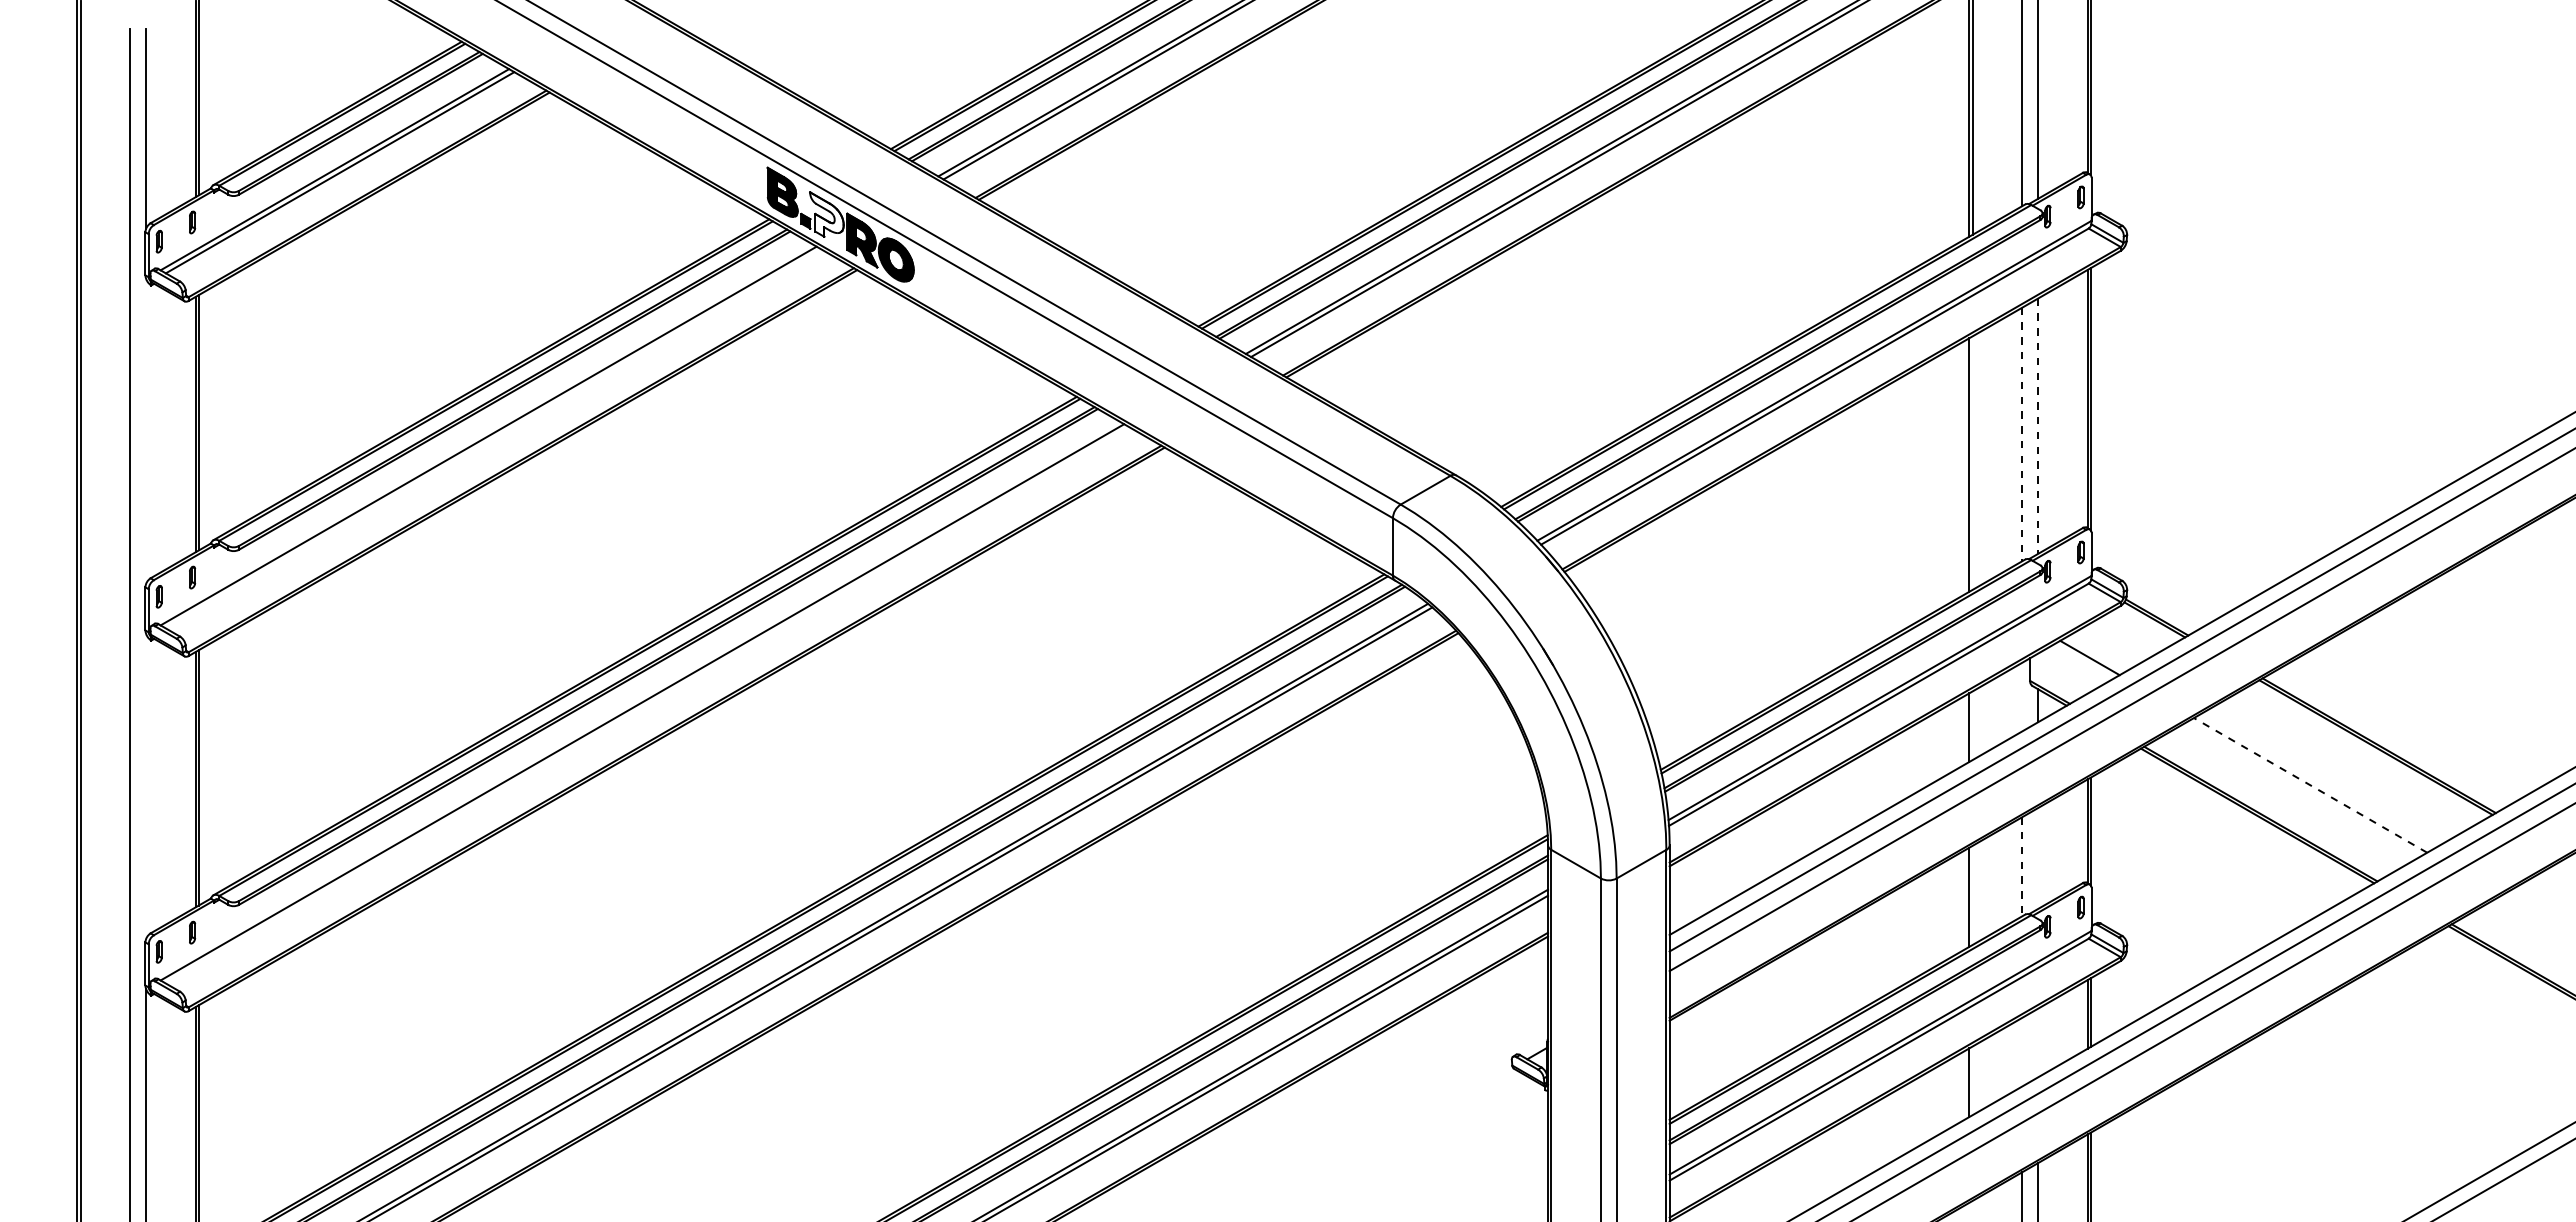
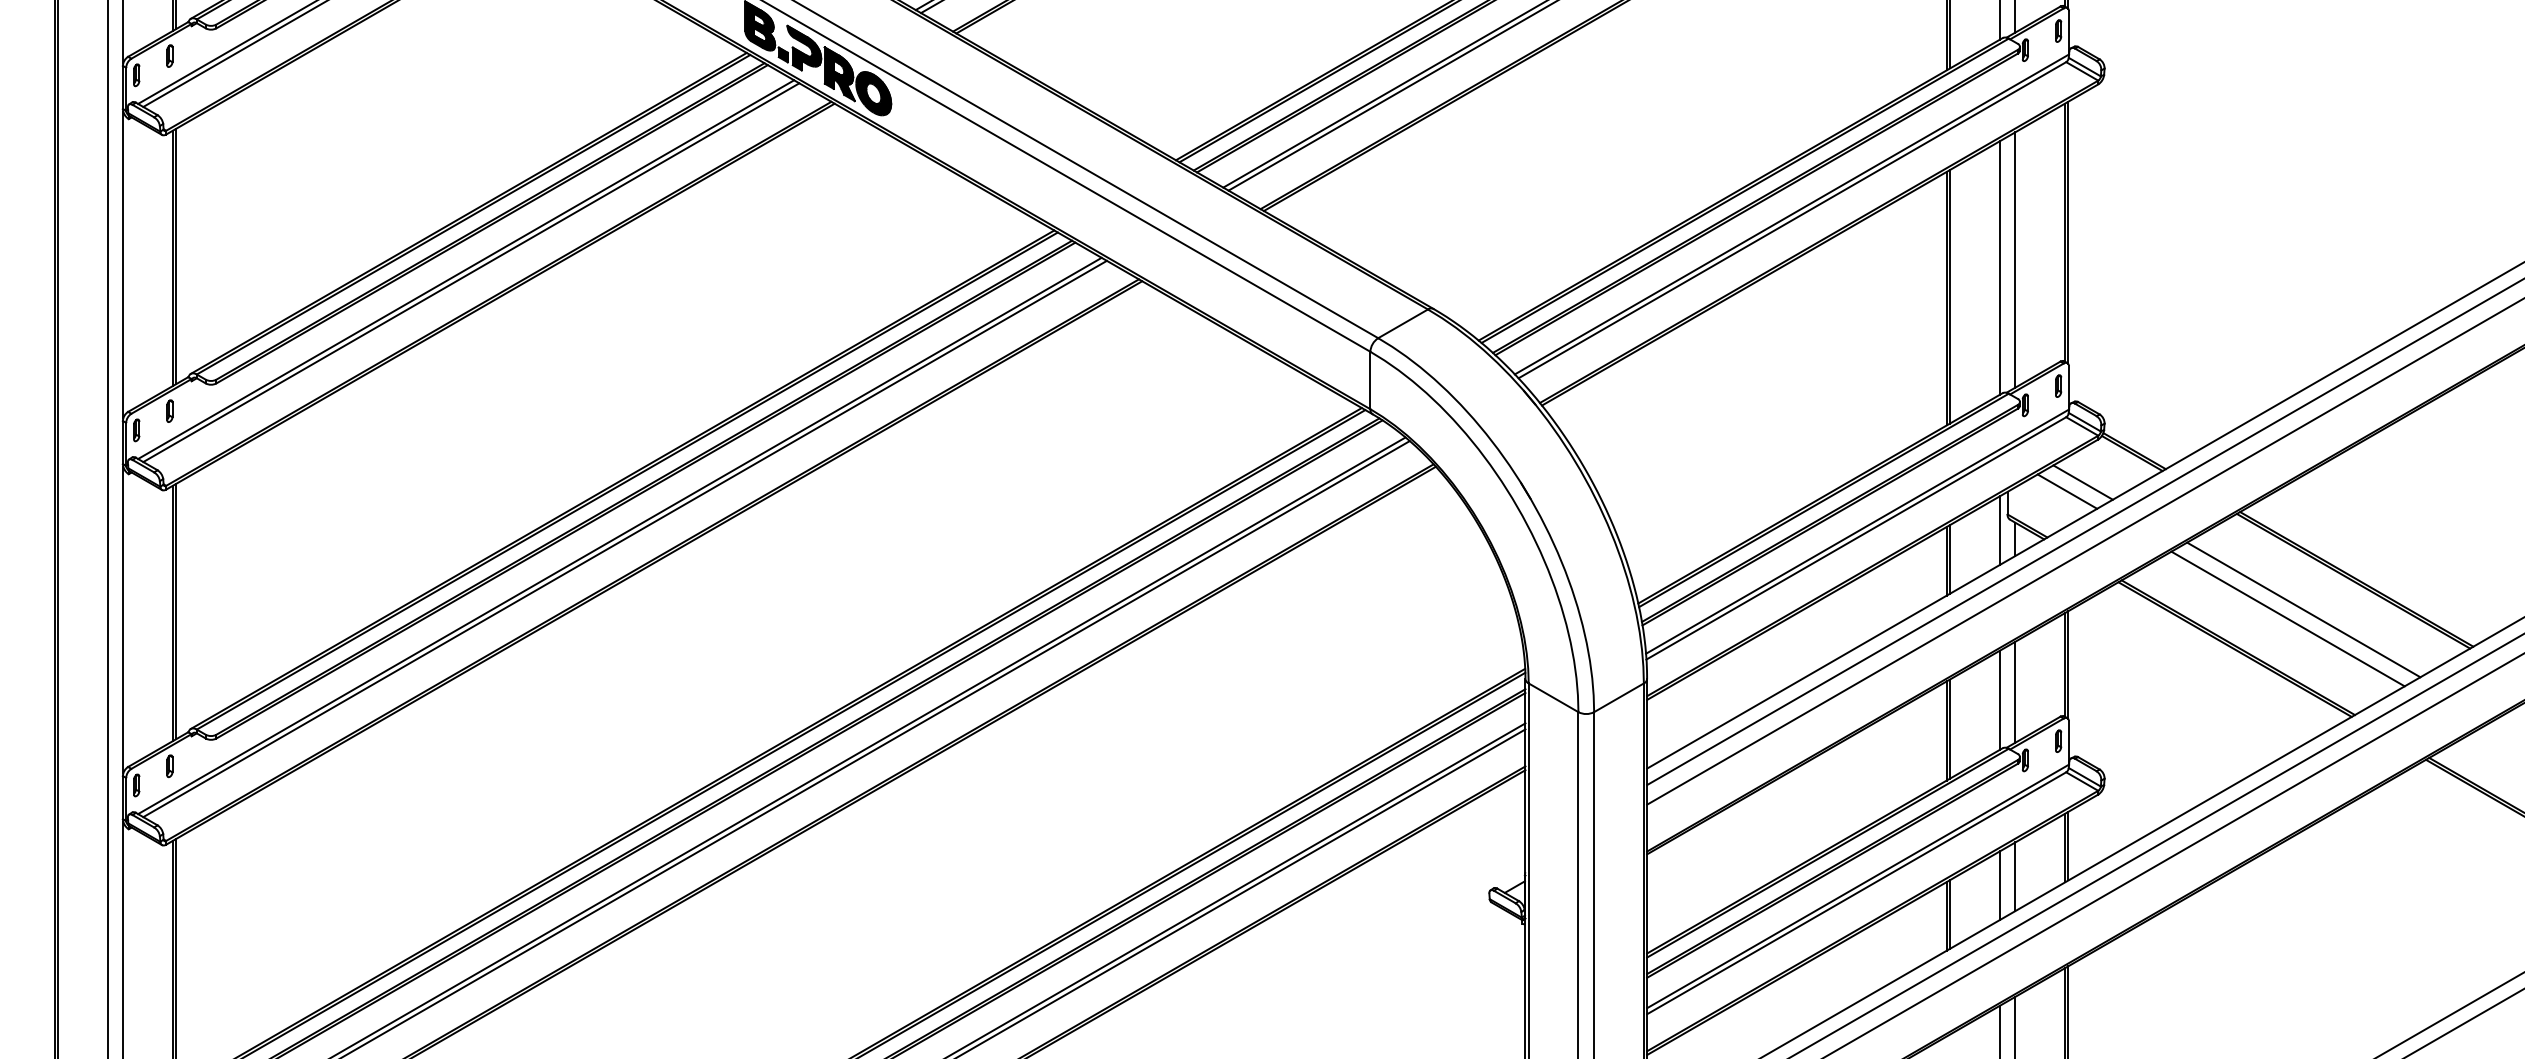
fill: (826, 214) -> (803, 48), added
line: (2038, 426) -> (2015, 260), dashed -> solid
line: (145, 431) -> (122, 265), added
line: (2022, 434) -> (1999, 268), dashed -> solid
line: (493, 438) -> (470, 272), added
line: (1972, 462) -> (1949, 296), added
line: (2105, 648) -> (2082, 482), added
line: (2022, 696) -> (1999, 530), added
line: (647, 705) -> (624, 539), added
line: (1972, 725) -> (1949, 559), added
line: (2325, 776) -> (2302, 610), added
line: (2310, 785) -> (2287, 619), dashed -> solid
line: (145, 786) -> (122, 620), added
line: (2038, 858) -> (2015, 692), added
line: (2022, 866) -> (1999, 700), dashed -> solid
line: (1972, 895) -> (1949, 729), added
line: (2038, 1042) -> (2015, 876), added
line: (2022, 1051) -> (1999, 885), added
line: (1972, 1080) -> (1949, 914), added

